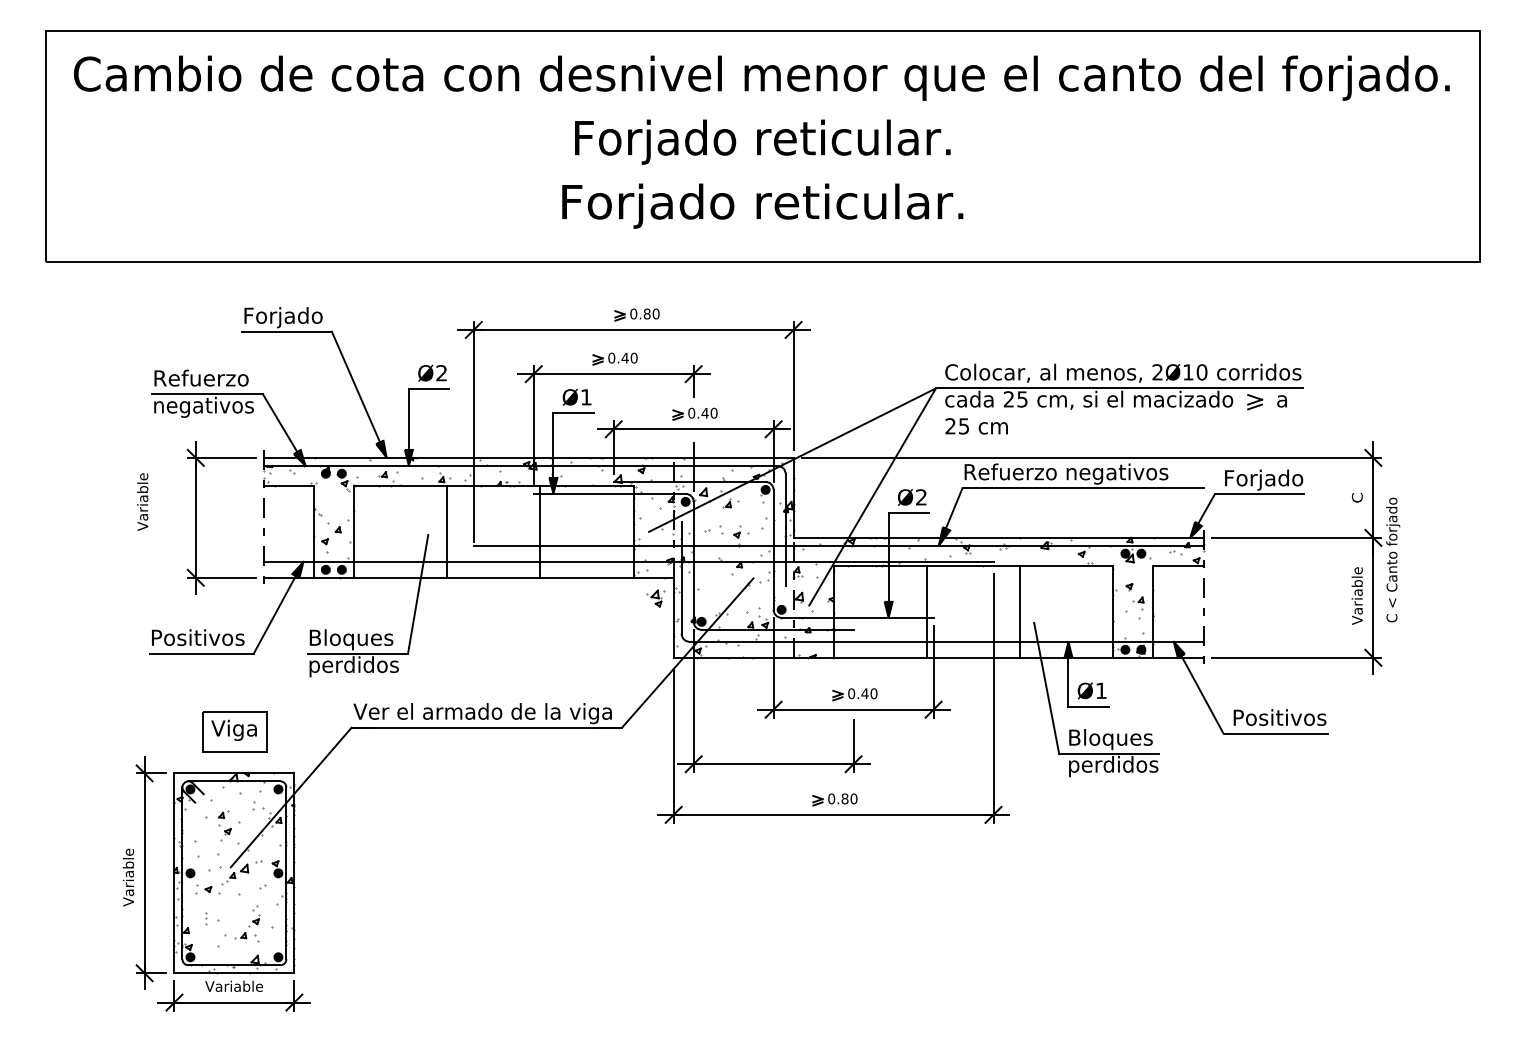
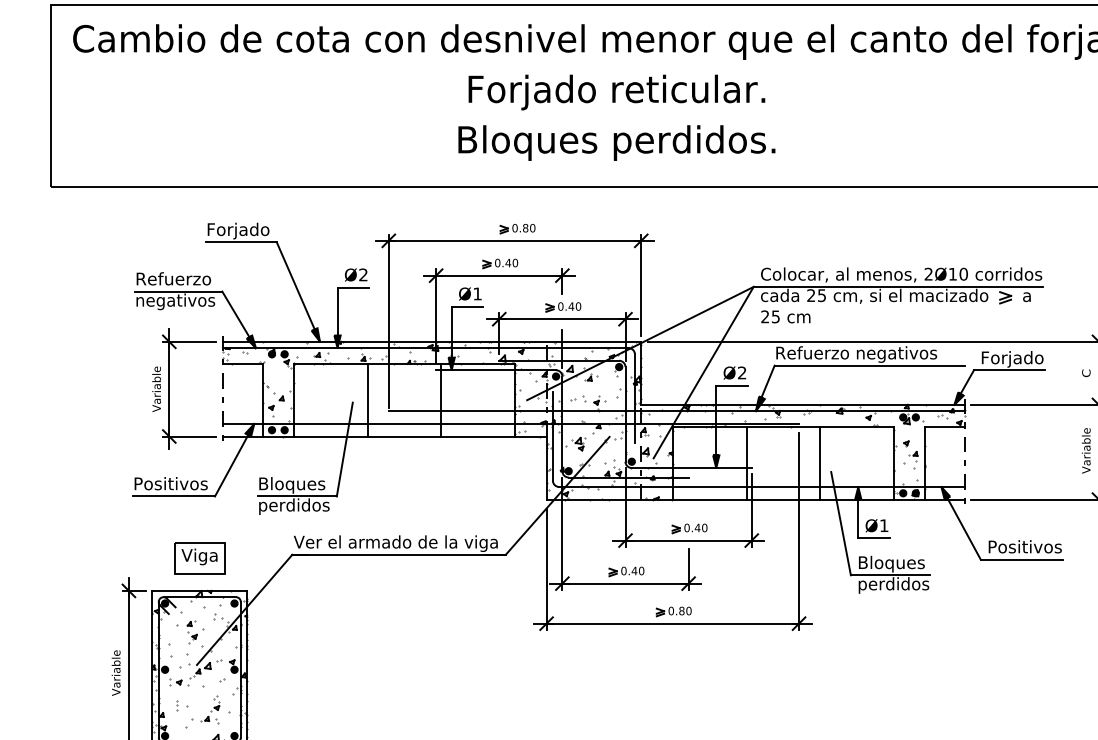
text: (762, 205) -> (616, 142), Forjado reticular. -> Bloques perdidos.
text: (142, 501) -> (156, 388), moved
part: (655, 598) -> (578, 444), moved
part: (774, 748) -> (626, 571), added

